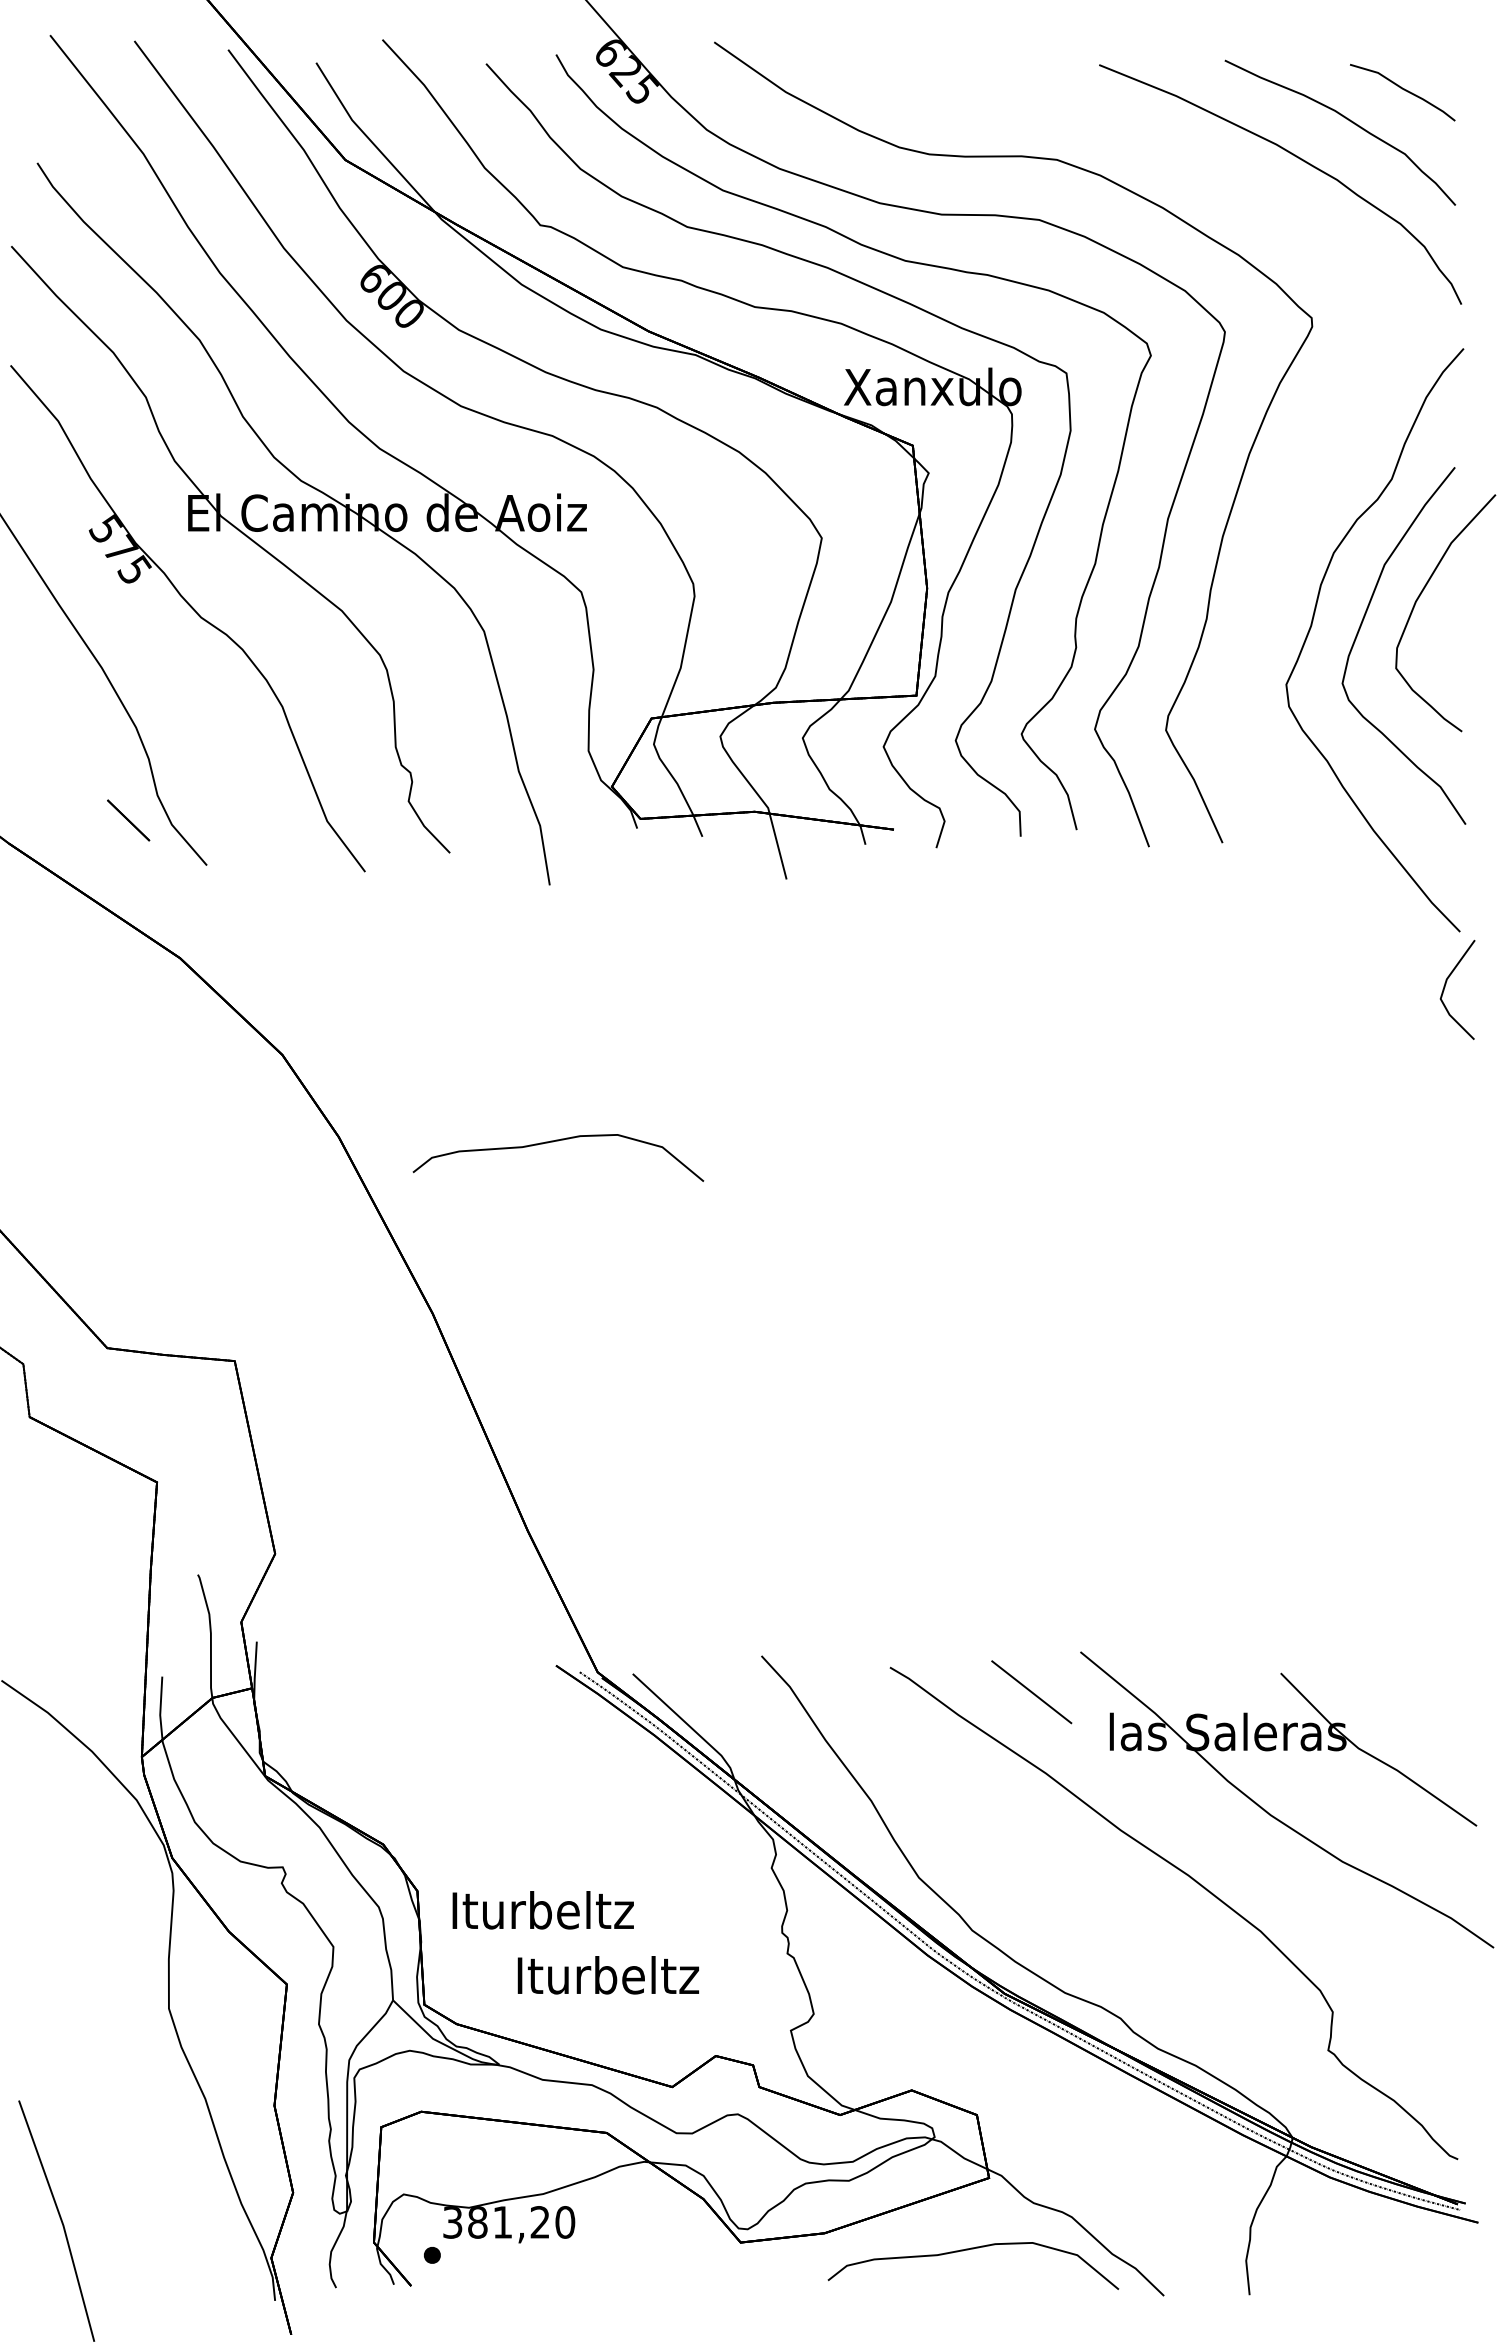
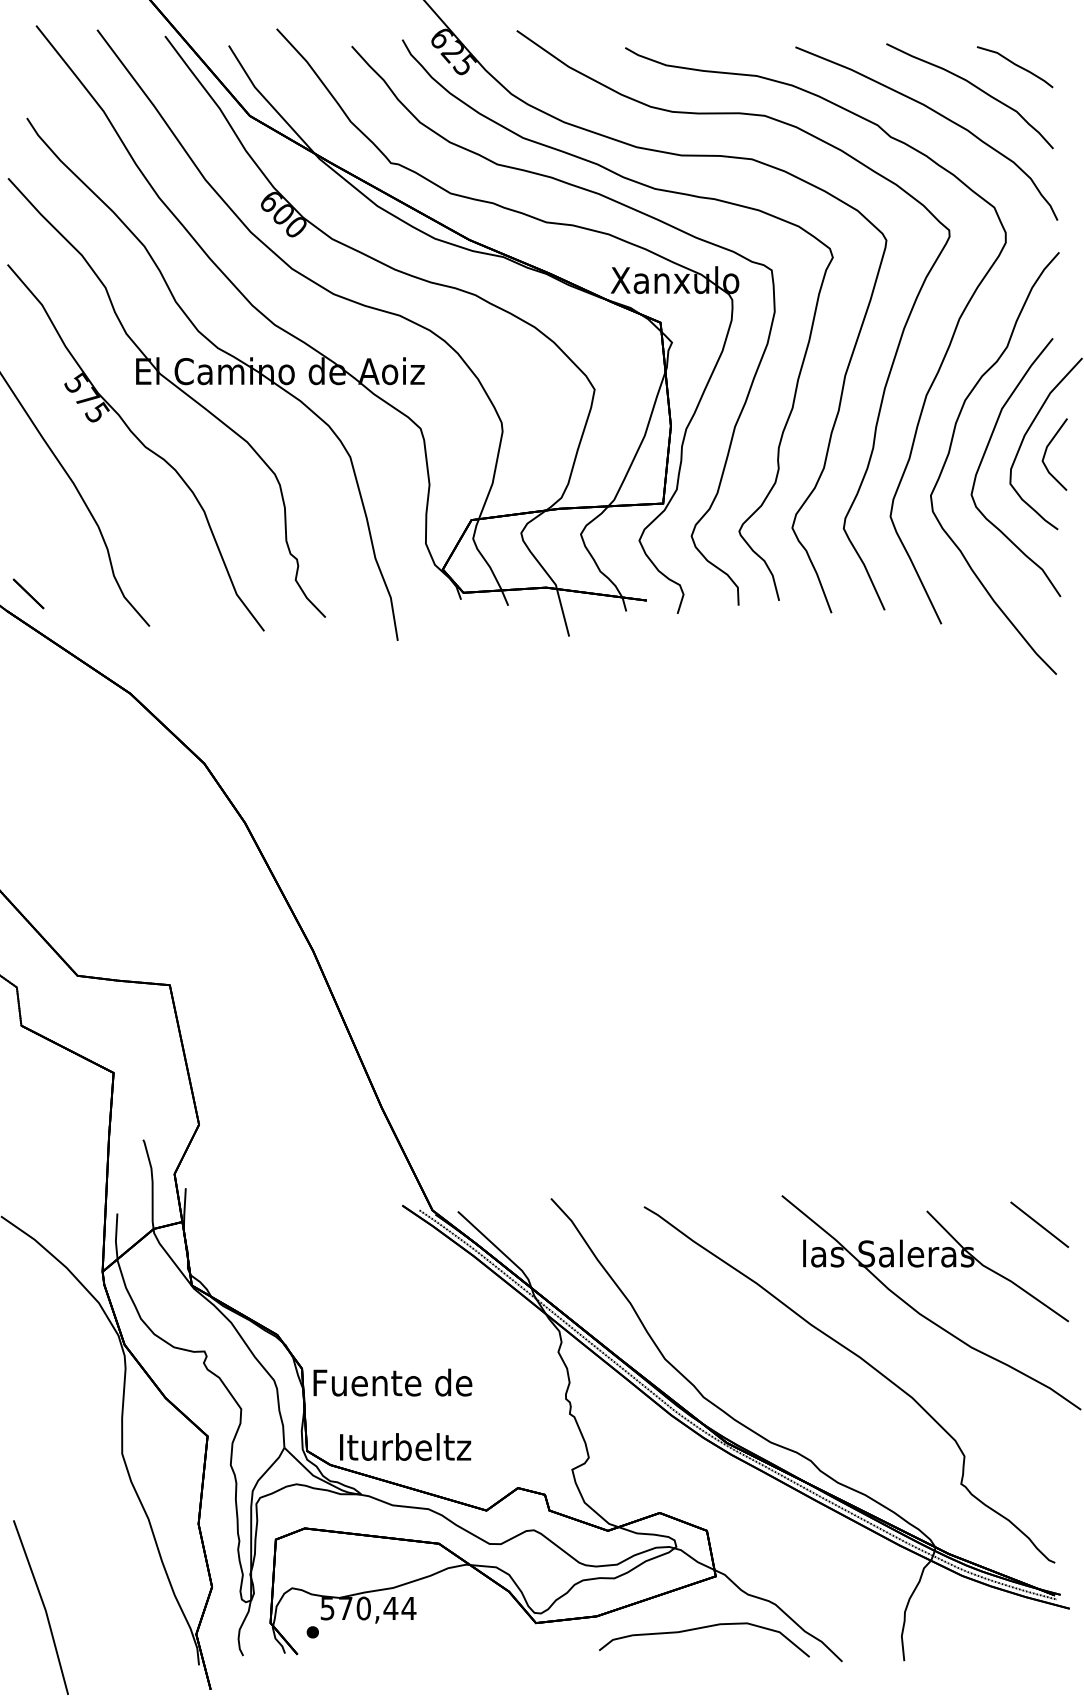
part: (1281, 541) -> (927, 392), added
line: (128, 820) -> (28, 593), moved
line: (1446, 984) -> (1046, 450), moved
curve: (553, 1142) -> (400, 826), removed
line: (1031, 1692) -> (1039, 1225), moved
text: (542, 1910) -> (392, 1382), Iturbeltz -> Fuente de
text: (607, 1975) -> (404, 1447), moved
text: (509, 2222) -> (368, 1608), 381,20 -> 570,44

